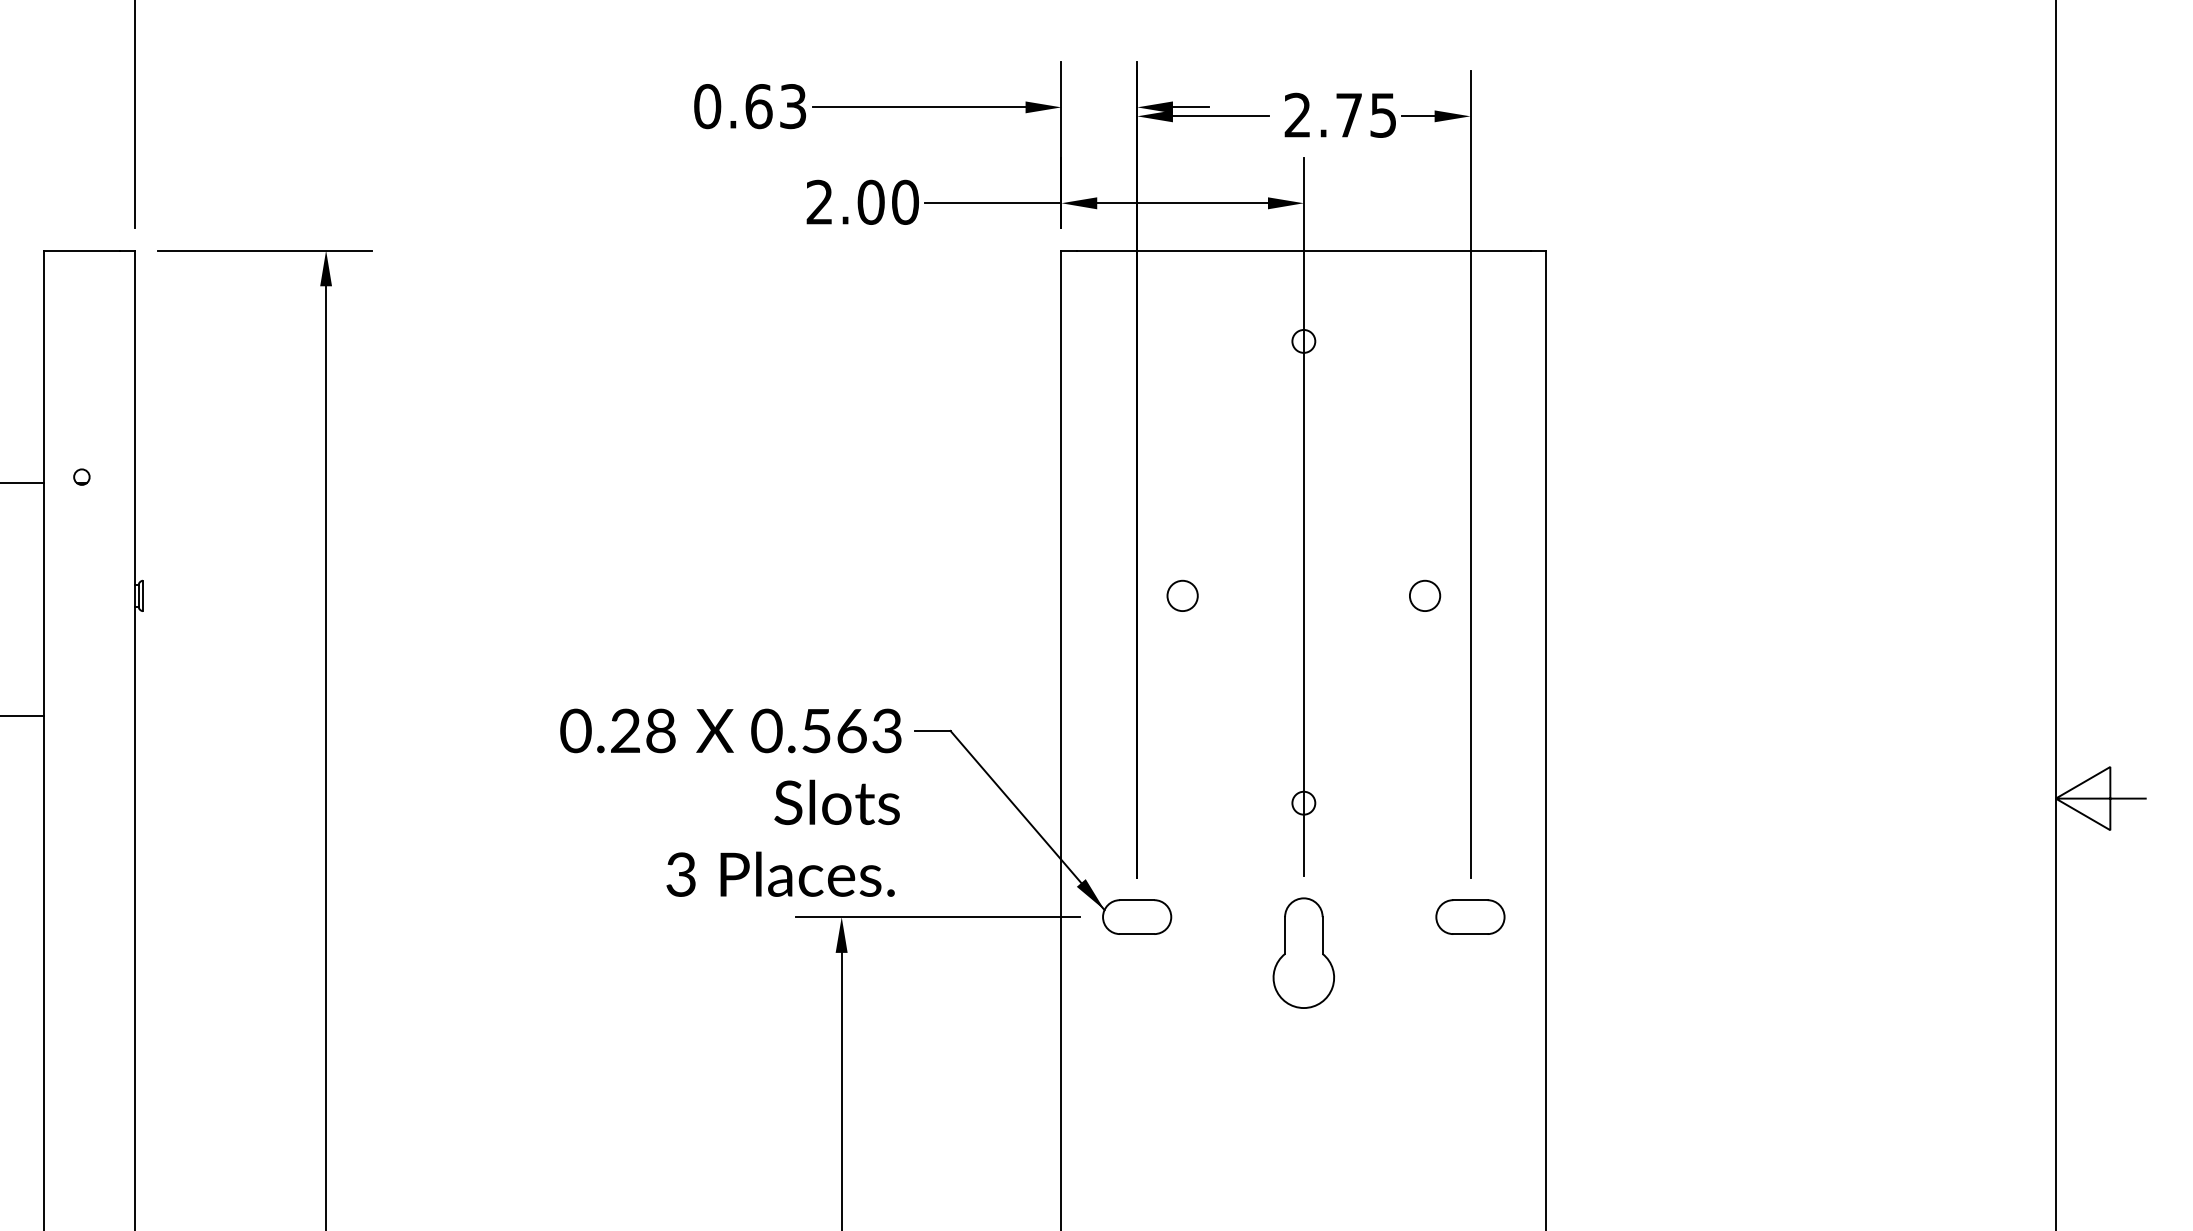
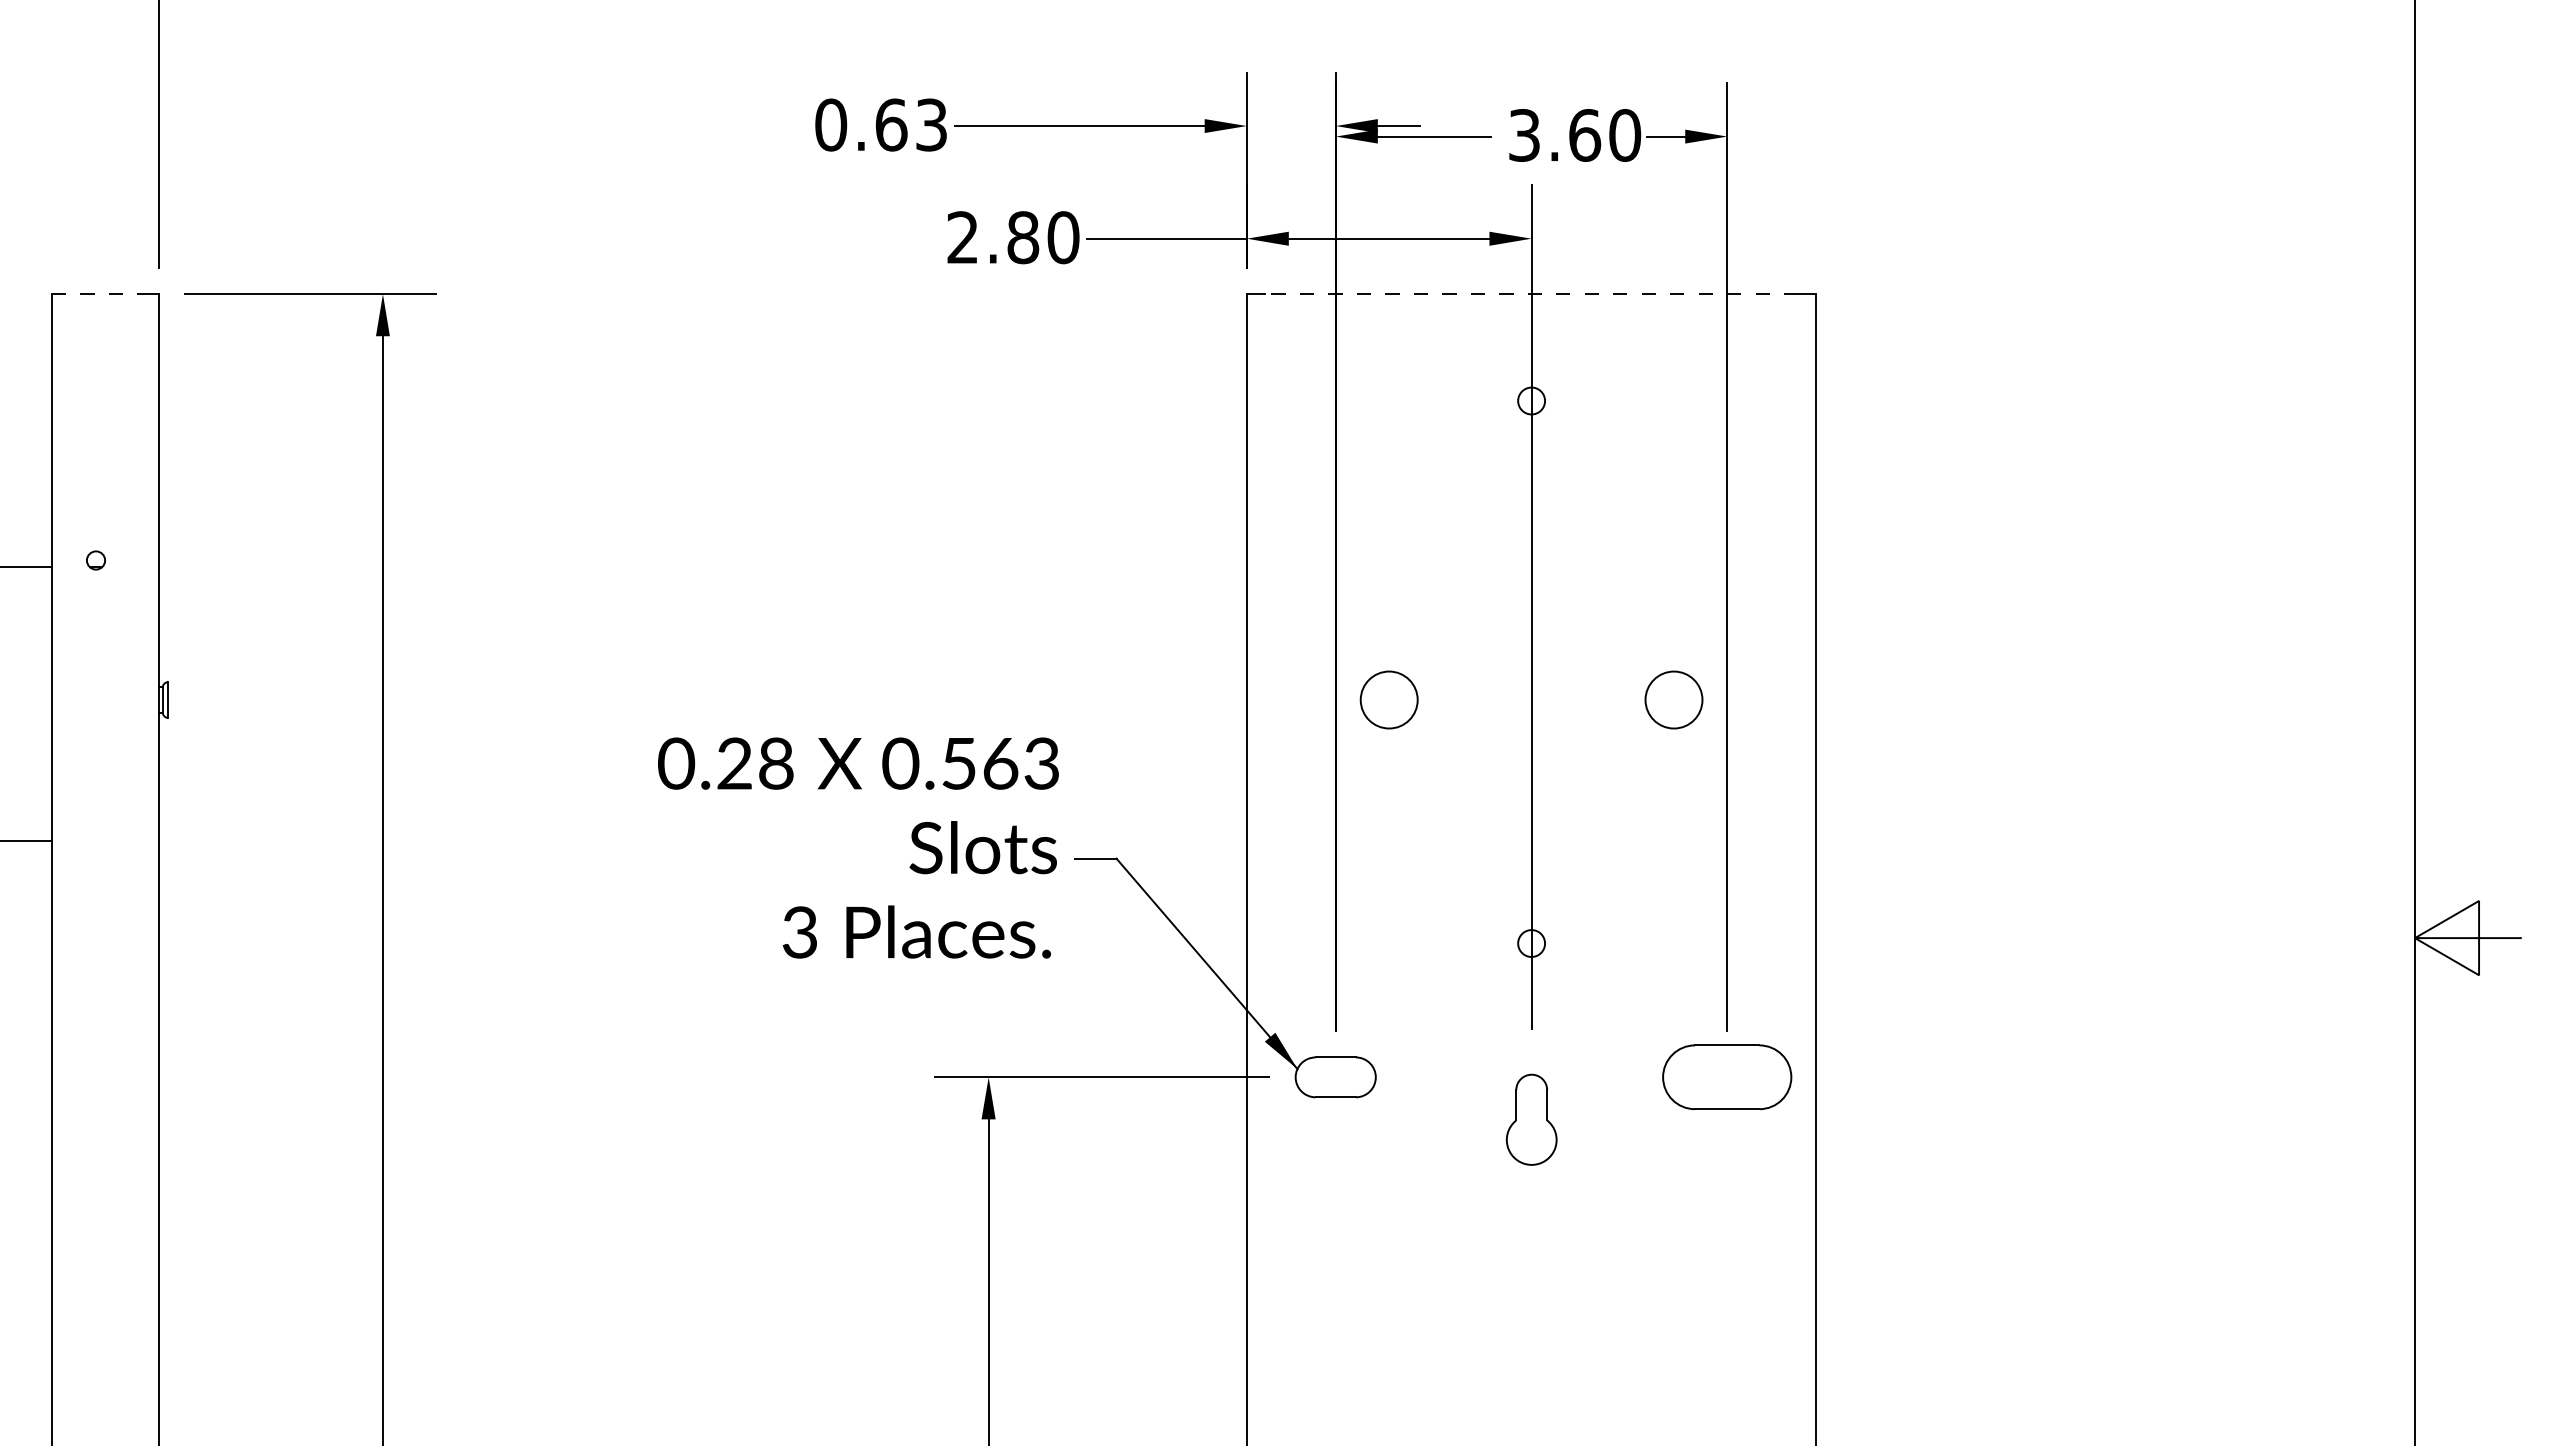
text: (1341, 115) -> (1575, 135), 2.75 -> 3.60
text: (871, 202) -> (1023, 237), 2.00 -> 2.80
line: (82, 250) -> (96, 294), solid -> dashed
line: (1303, 250) -> (1531, 294), solid -> dashed
circle: (1182, 595) -> (1389, 699), size x1.6
circle: (1424, 595) -> (1673, 699), size x1.6
text: (730, 802) -> (858, 847), moved
part: (1470, 917) -> (1727, 1077), size x1.6
part: (1303, 953) -> (1531, 1119), size x0.7

